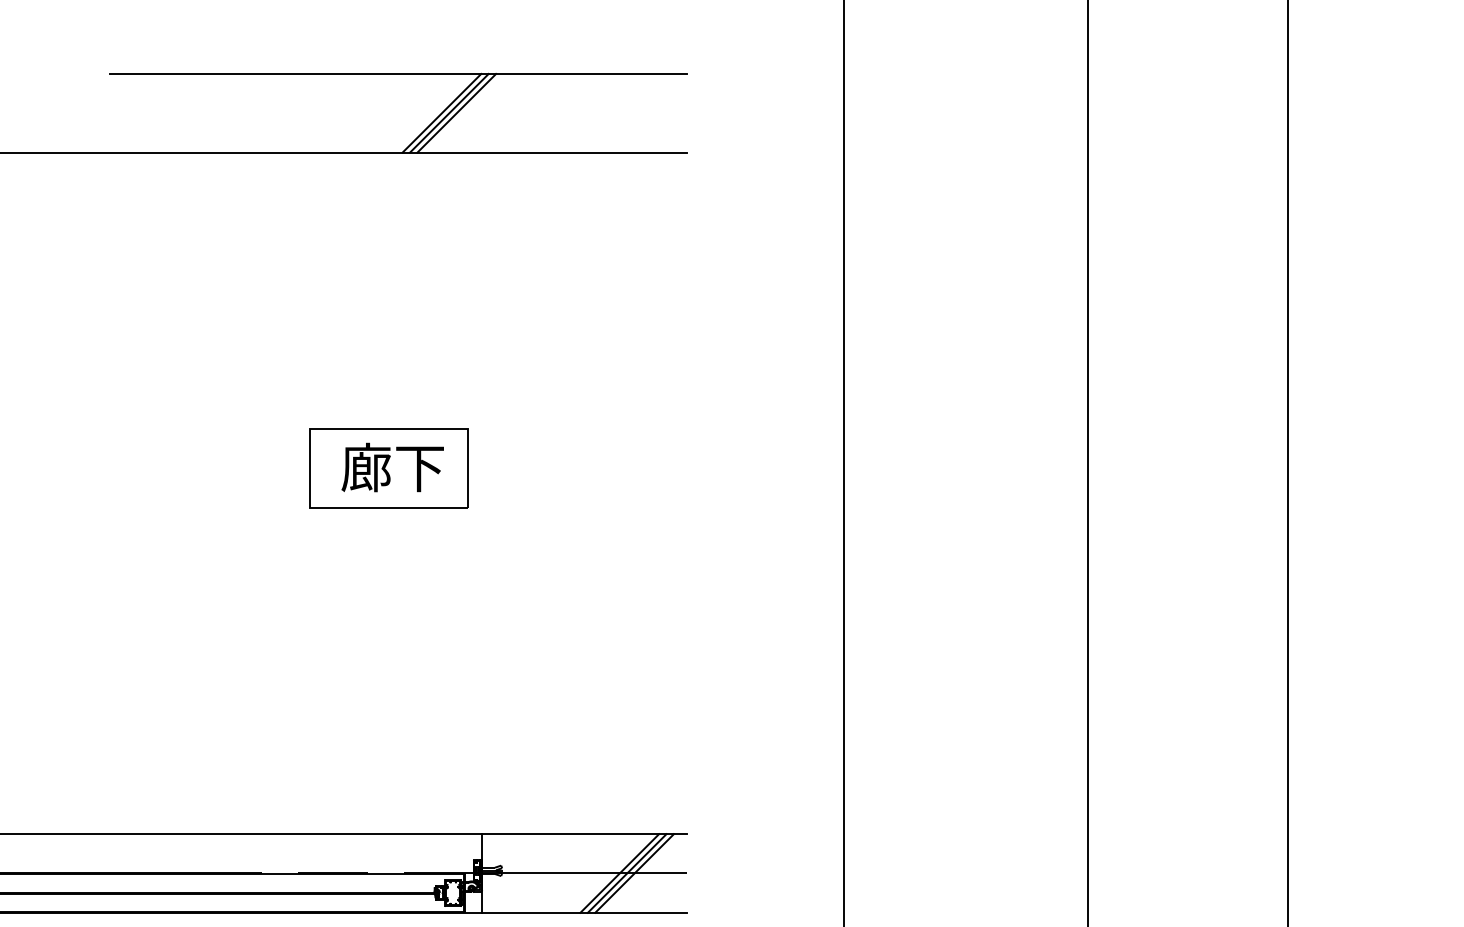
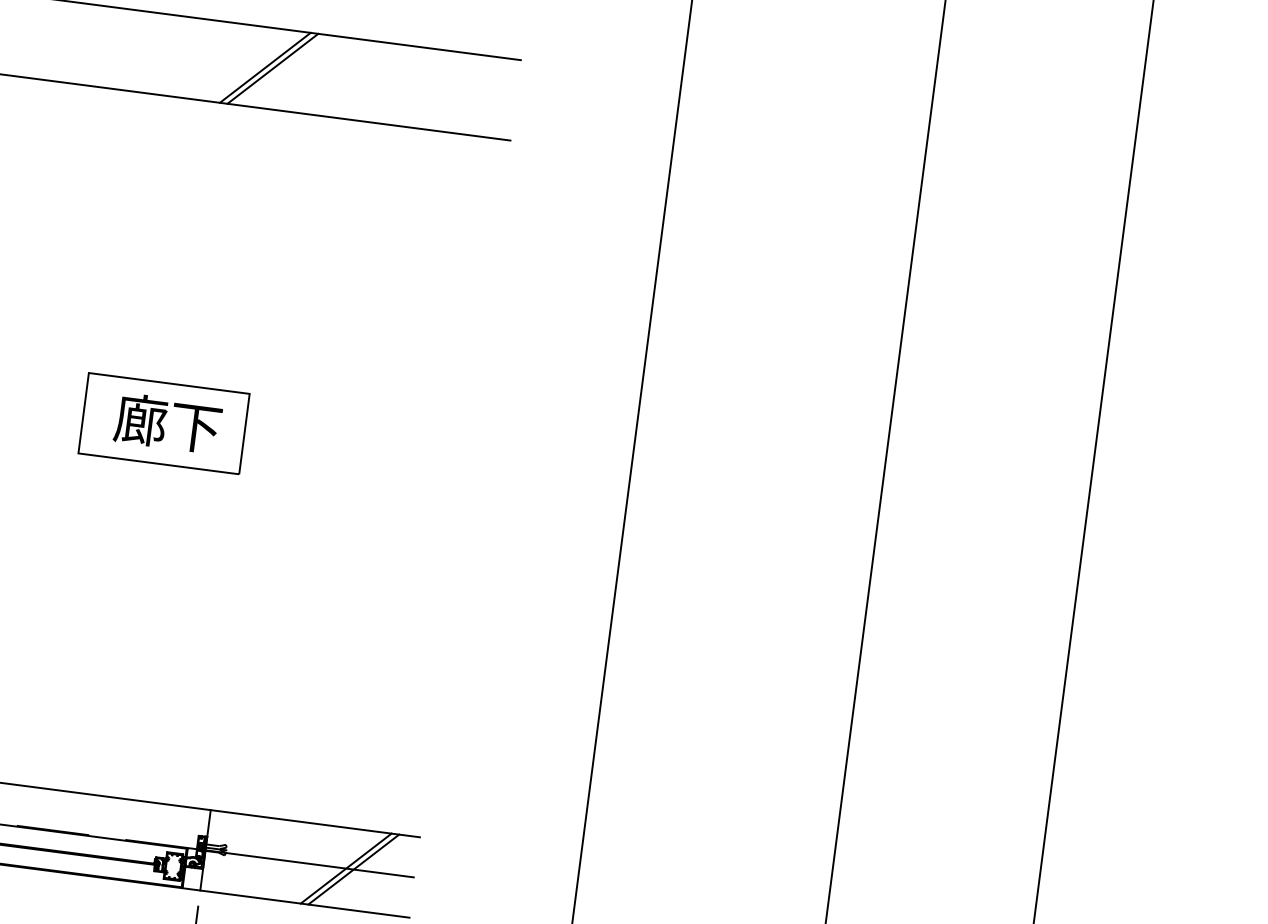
line: (456, 112) -> (280, 68), removed
line: (634, 873) -> (361, 870), removed

